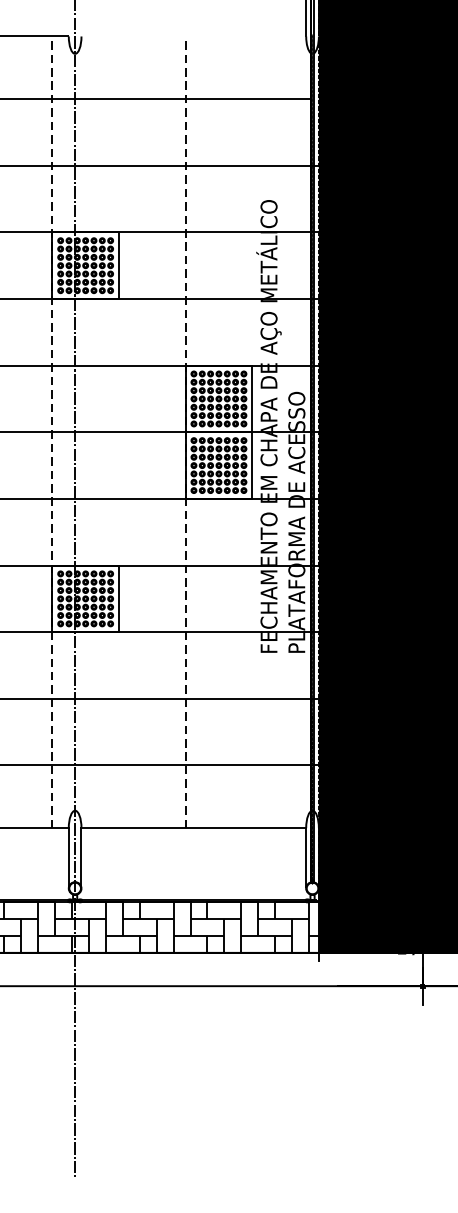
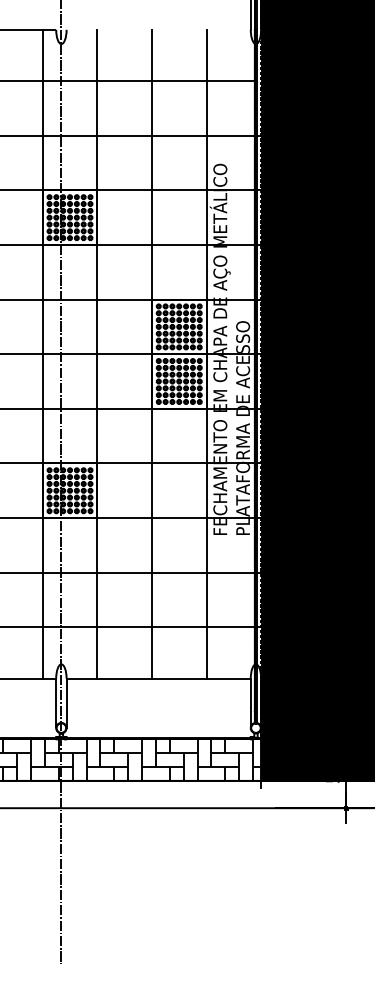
line: (52, 431) -> (42, 353), dashed -> solid
line: (119, 431) -> (97, 353), added
line: (185, 431) -> (151, 353), dashed -> solid
line: (252, 431) -> (206, 353), added

